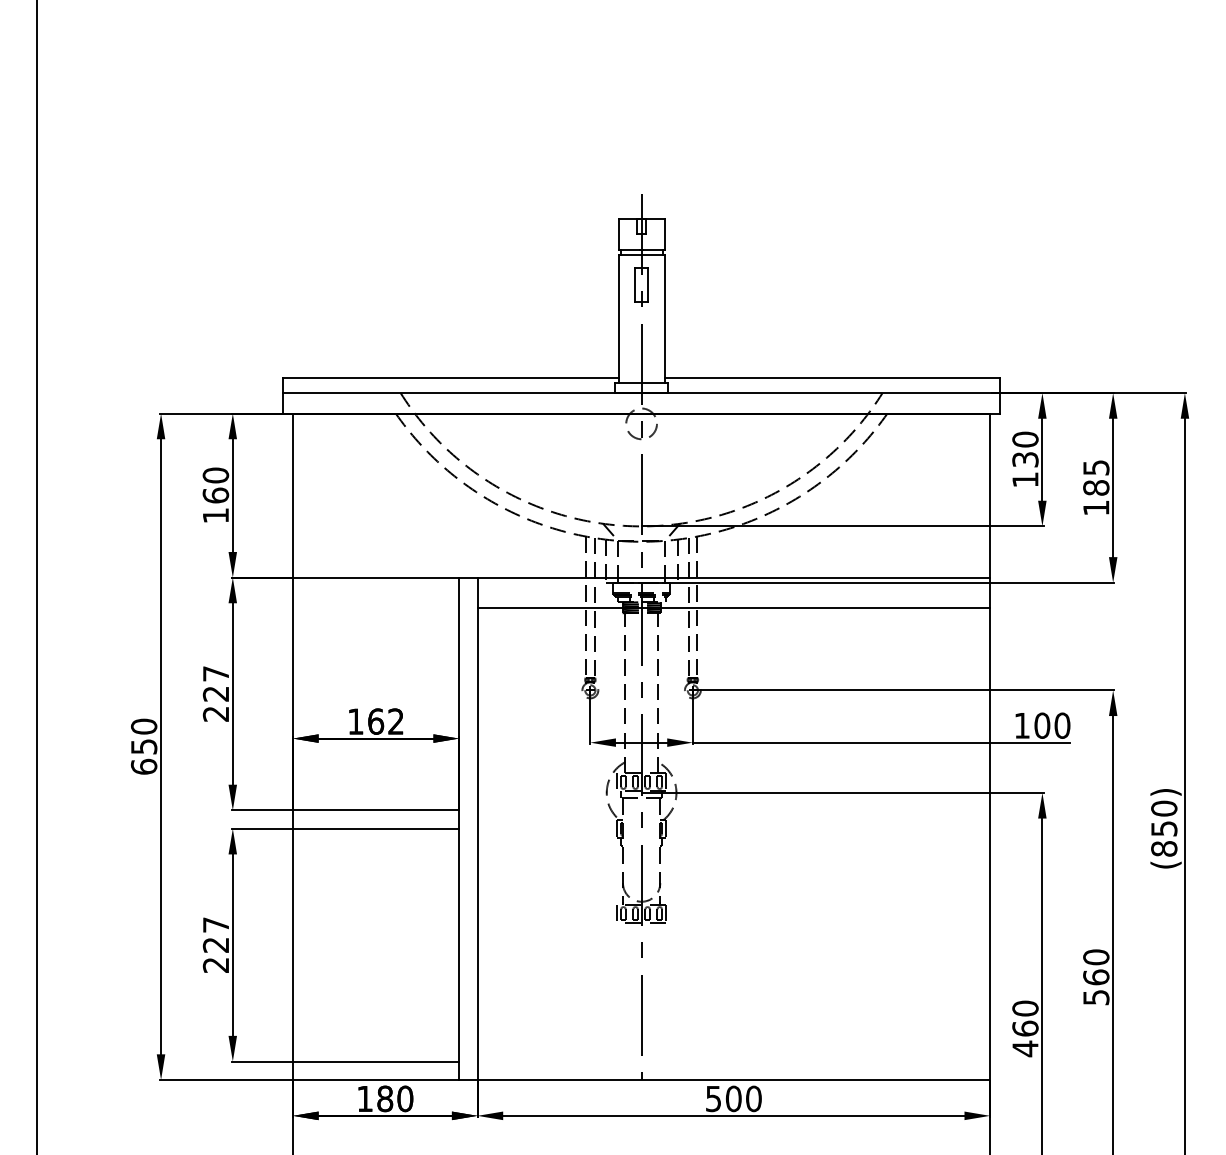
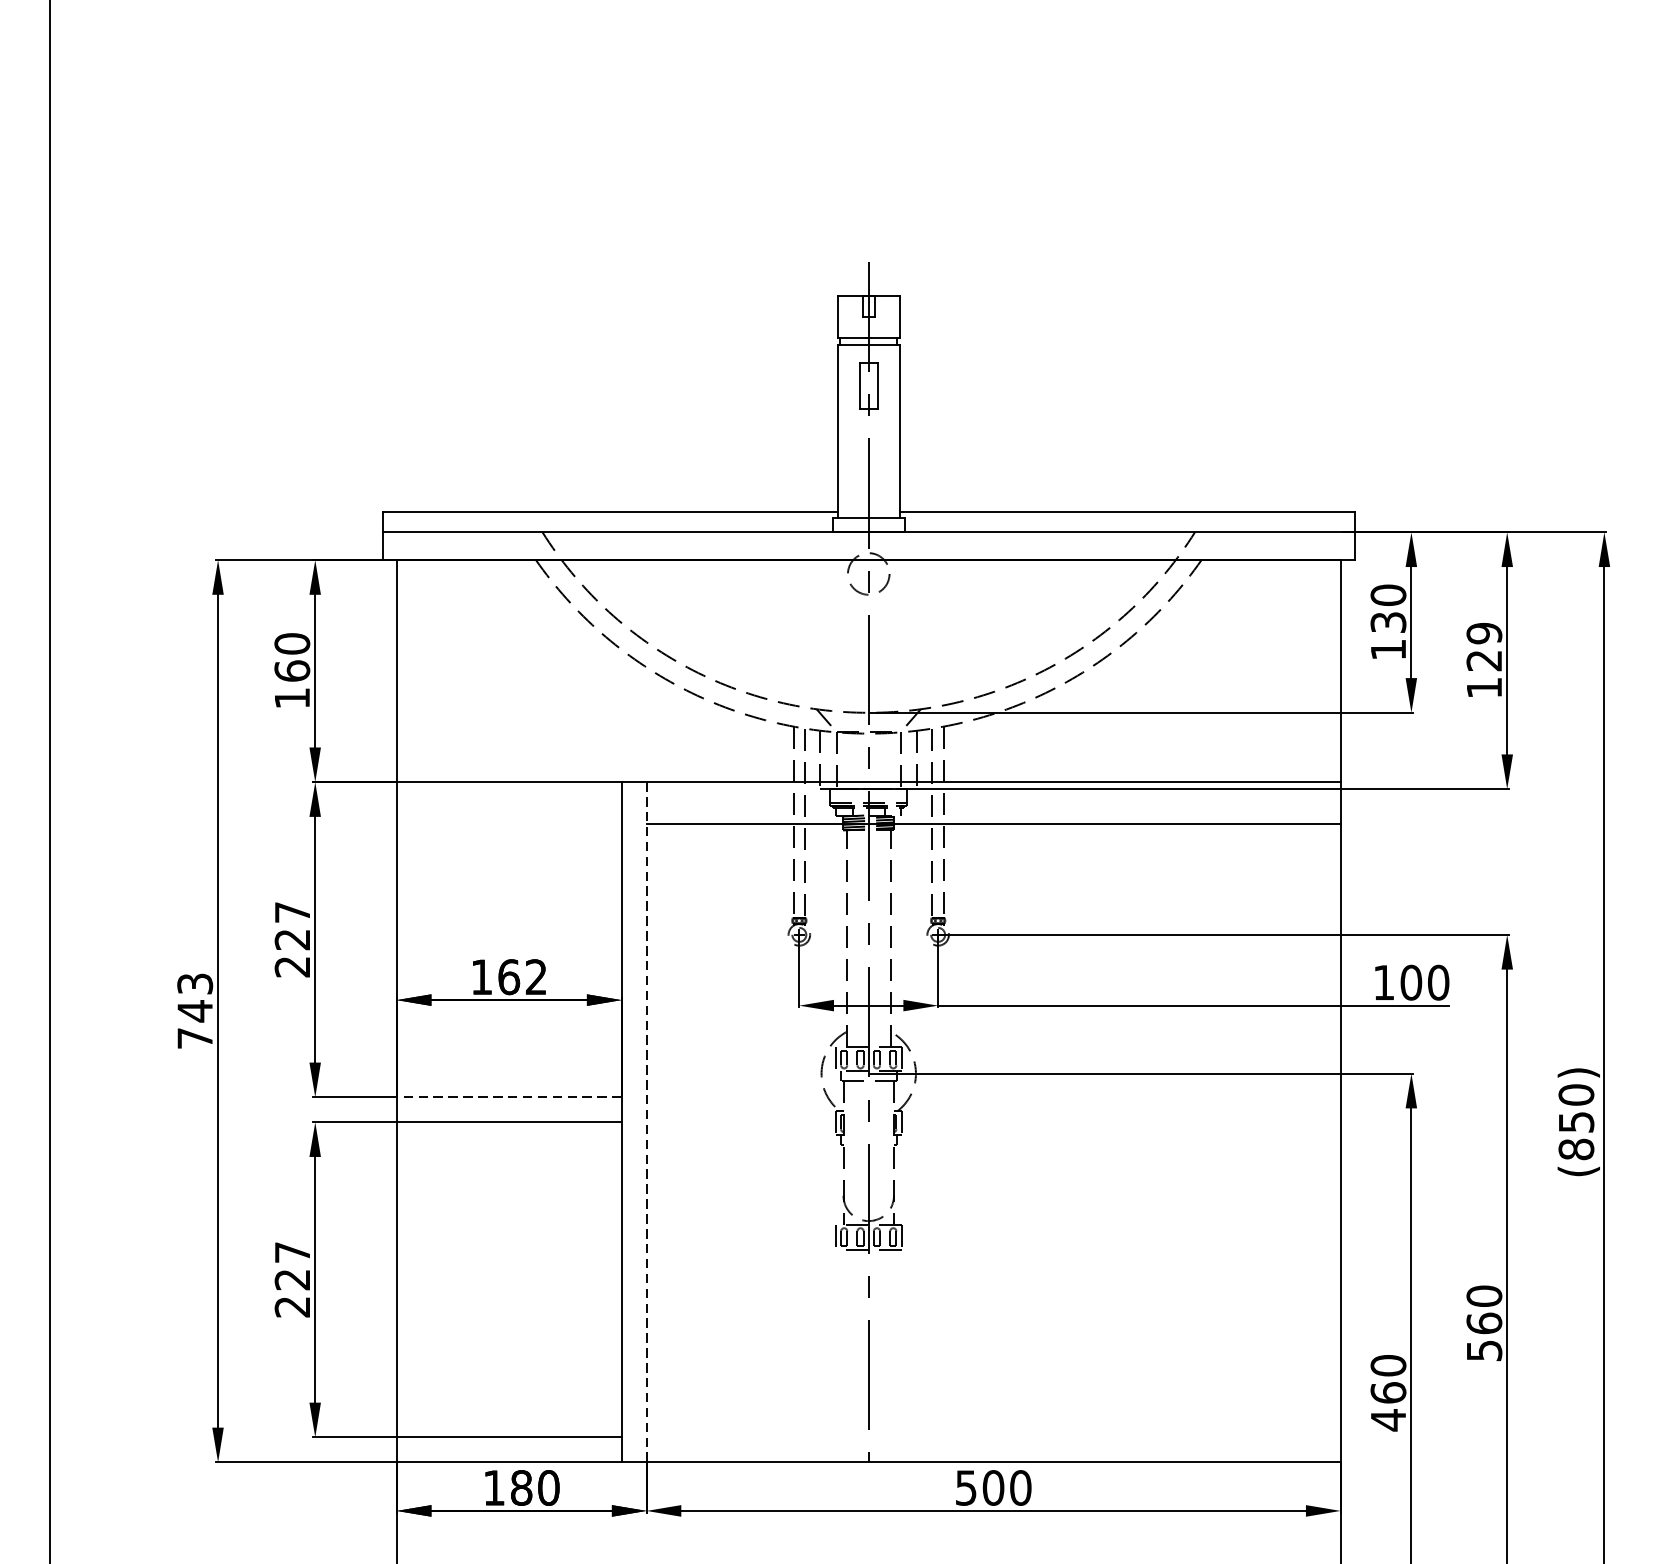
text: (1096, 477) -> (1484, 646), 185 -> 129
text: (144, 746) -> (195, 1010), 650 -> 743
line: (375, 810) -> (508, 1097), solid -> dashed
line: (477, 829) -> (646, 1123), solid -> dashed

